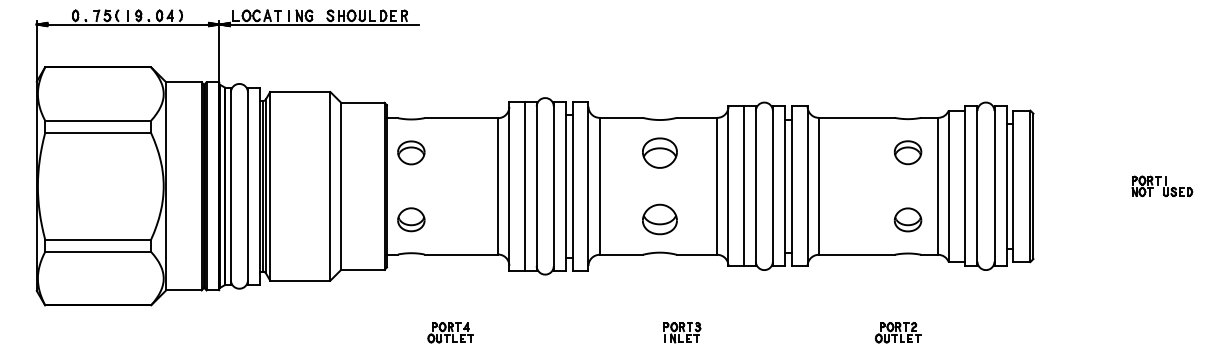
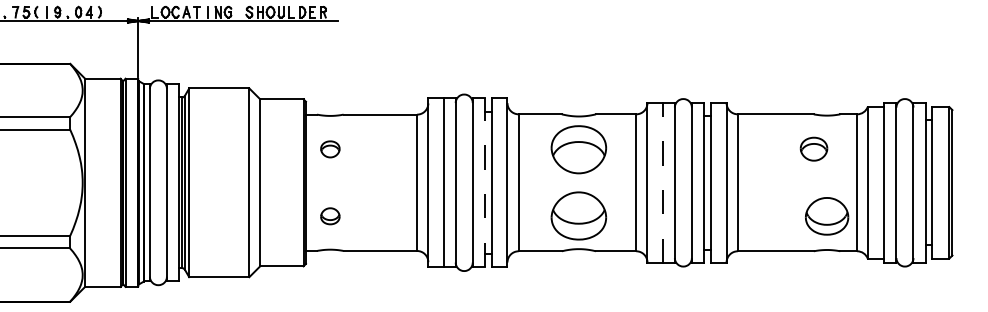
part: (411, 152) -> (330, 148), size x0.7
part: (659, 152) -> (578, 148), size x1.6
part: (907, 152) -> (813, 148), moved
line: (565, 185) -> (484, 181), solid -> dashed
line: (743, 185) -> (662, 181), solid -> dashed
part: (411, 219) -> (330, 215), size x0.7
part: (659, 219) -> (578, 215), size x1.6
part: (907, 219) -> (826, 215), size x1.6

